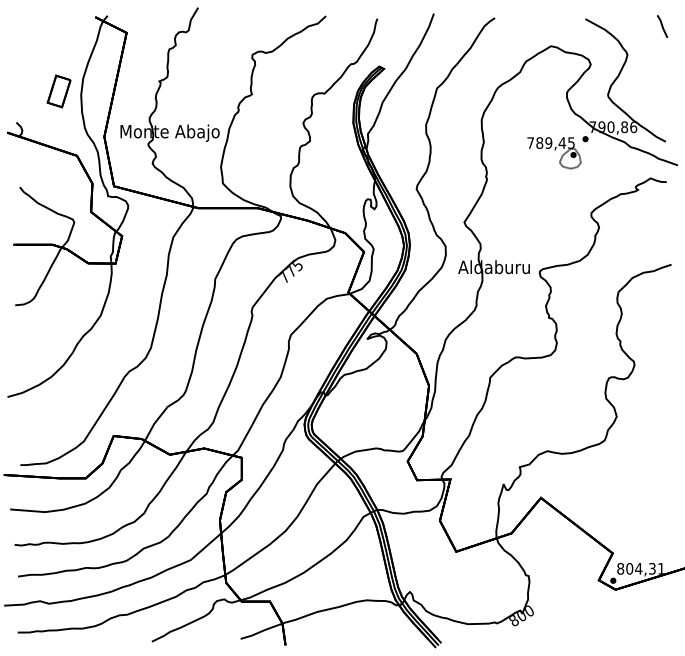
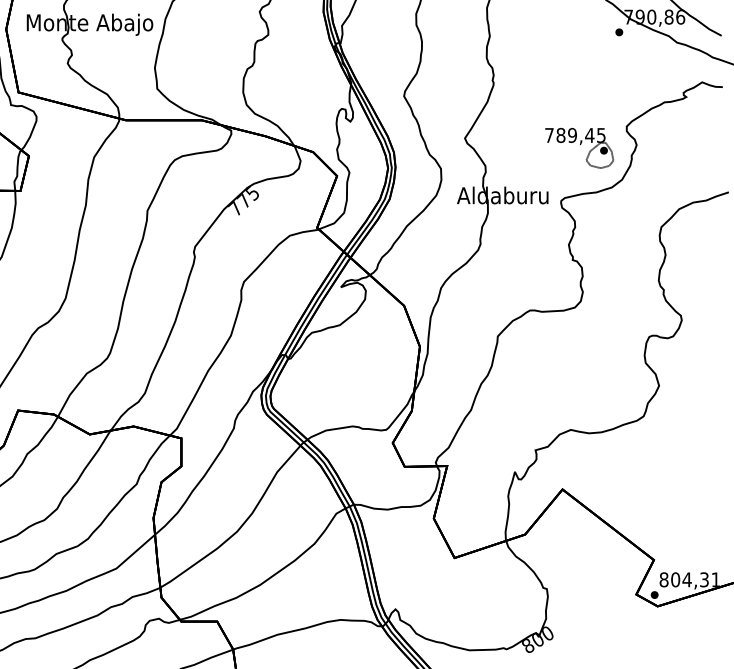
part: (554, 153) -> (579, 148), moved

